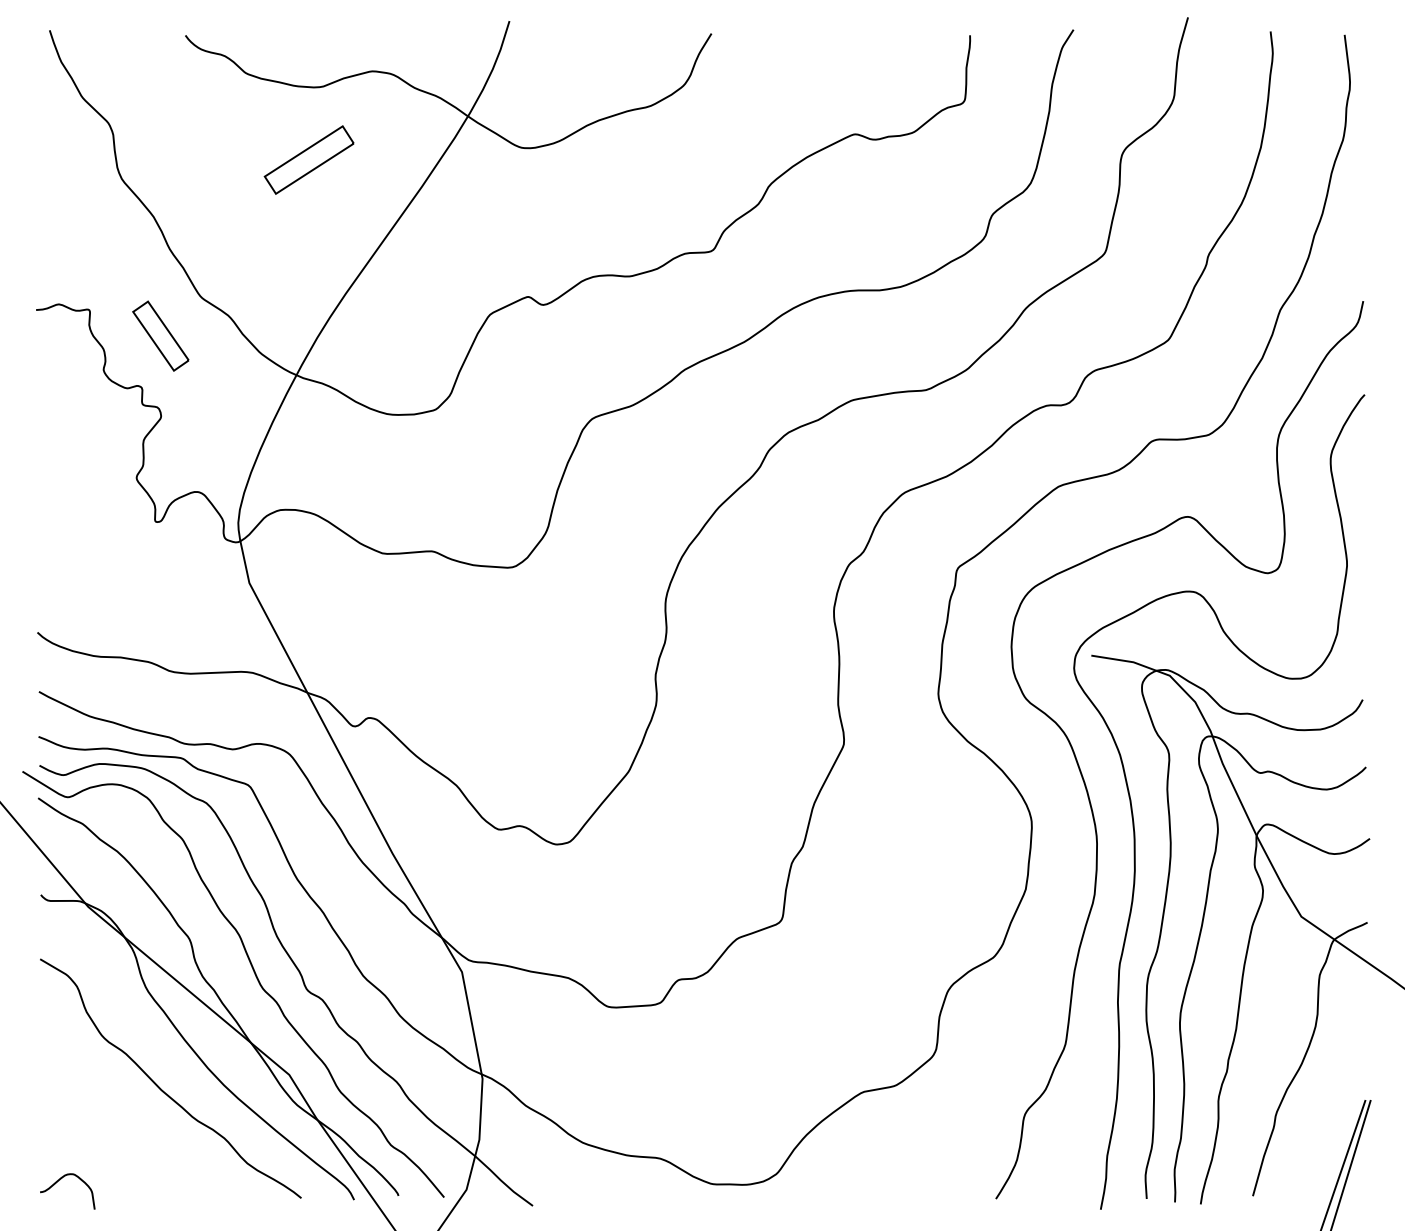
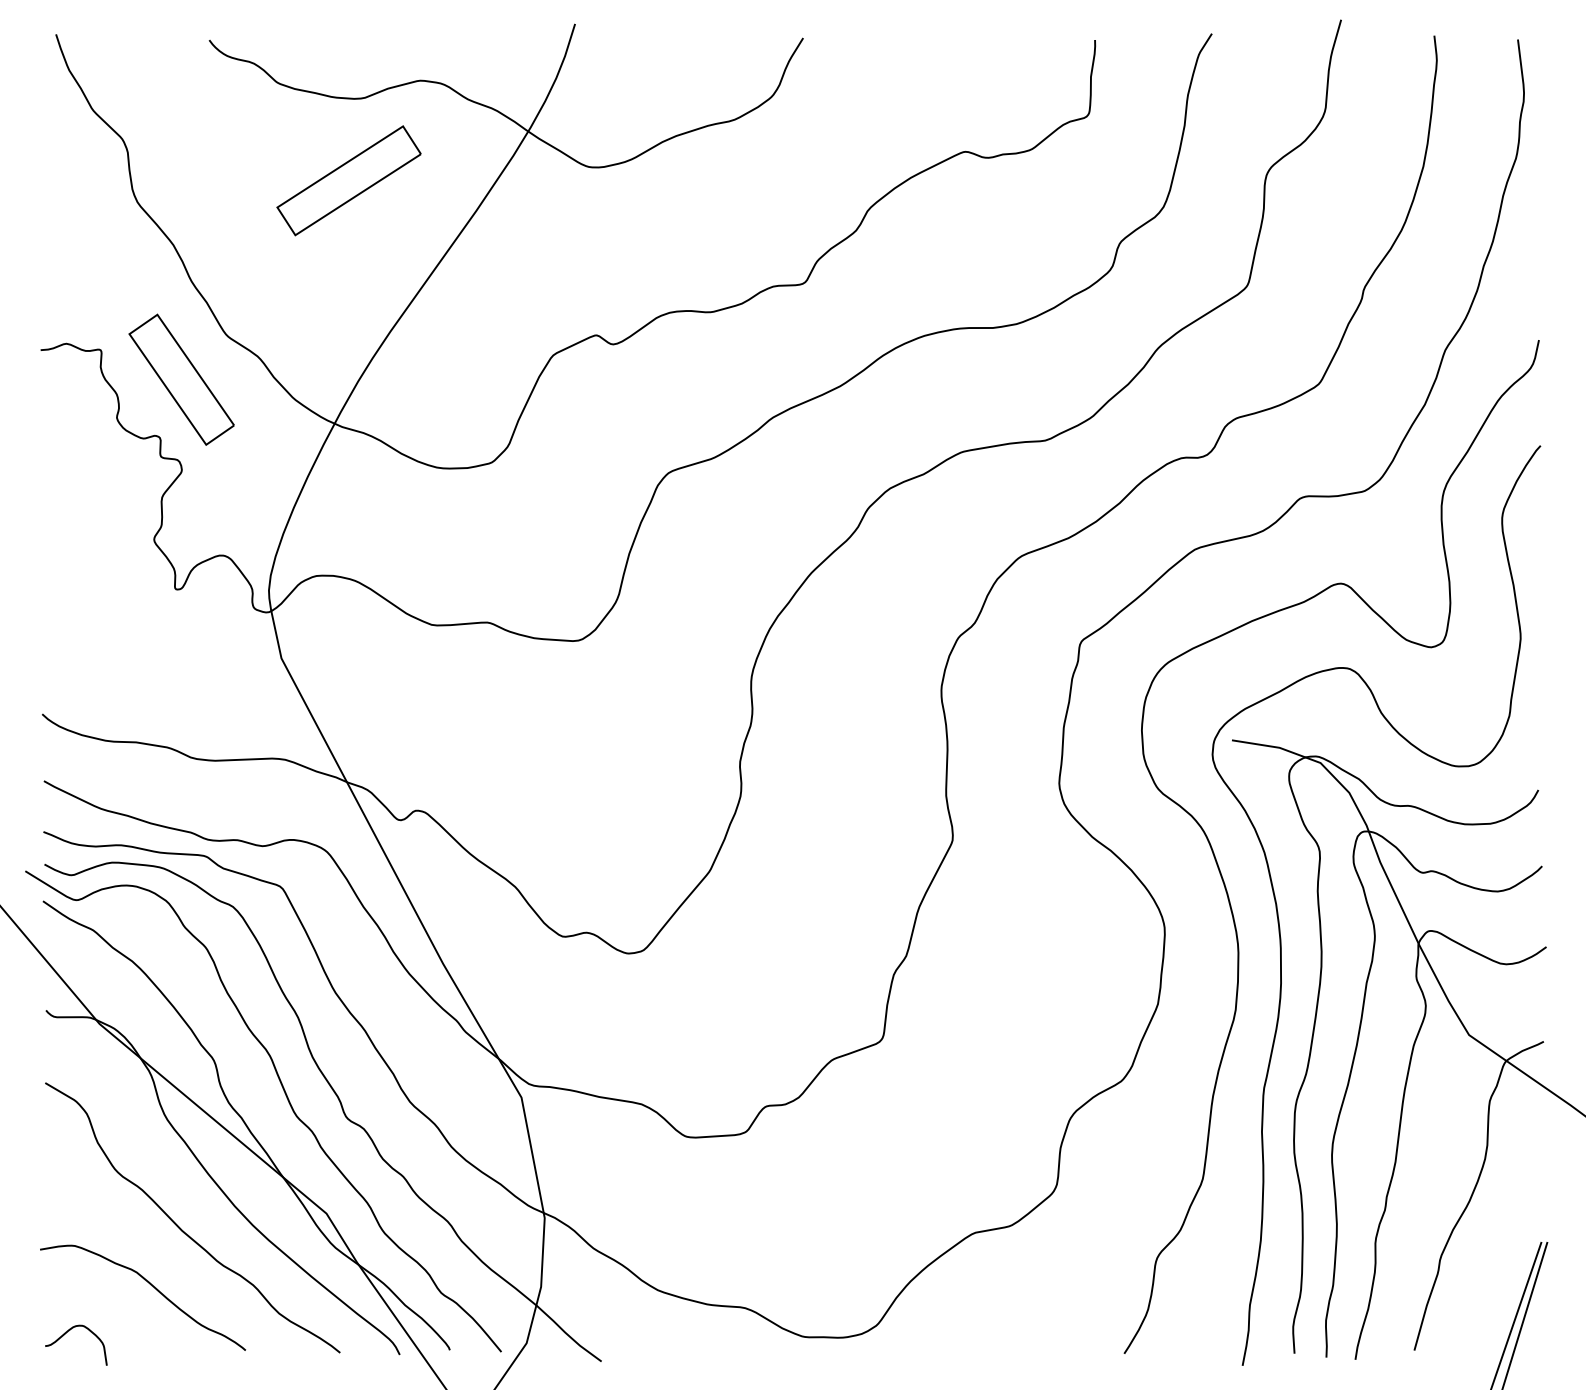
part: (308, 159) -> (348, 180), size x1.43
part: (160, 336) -> (181, 379), size x1.67
curve: (133, 1138) -> (150, 1285), added

